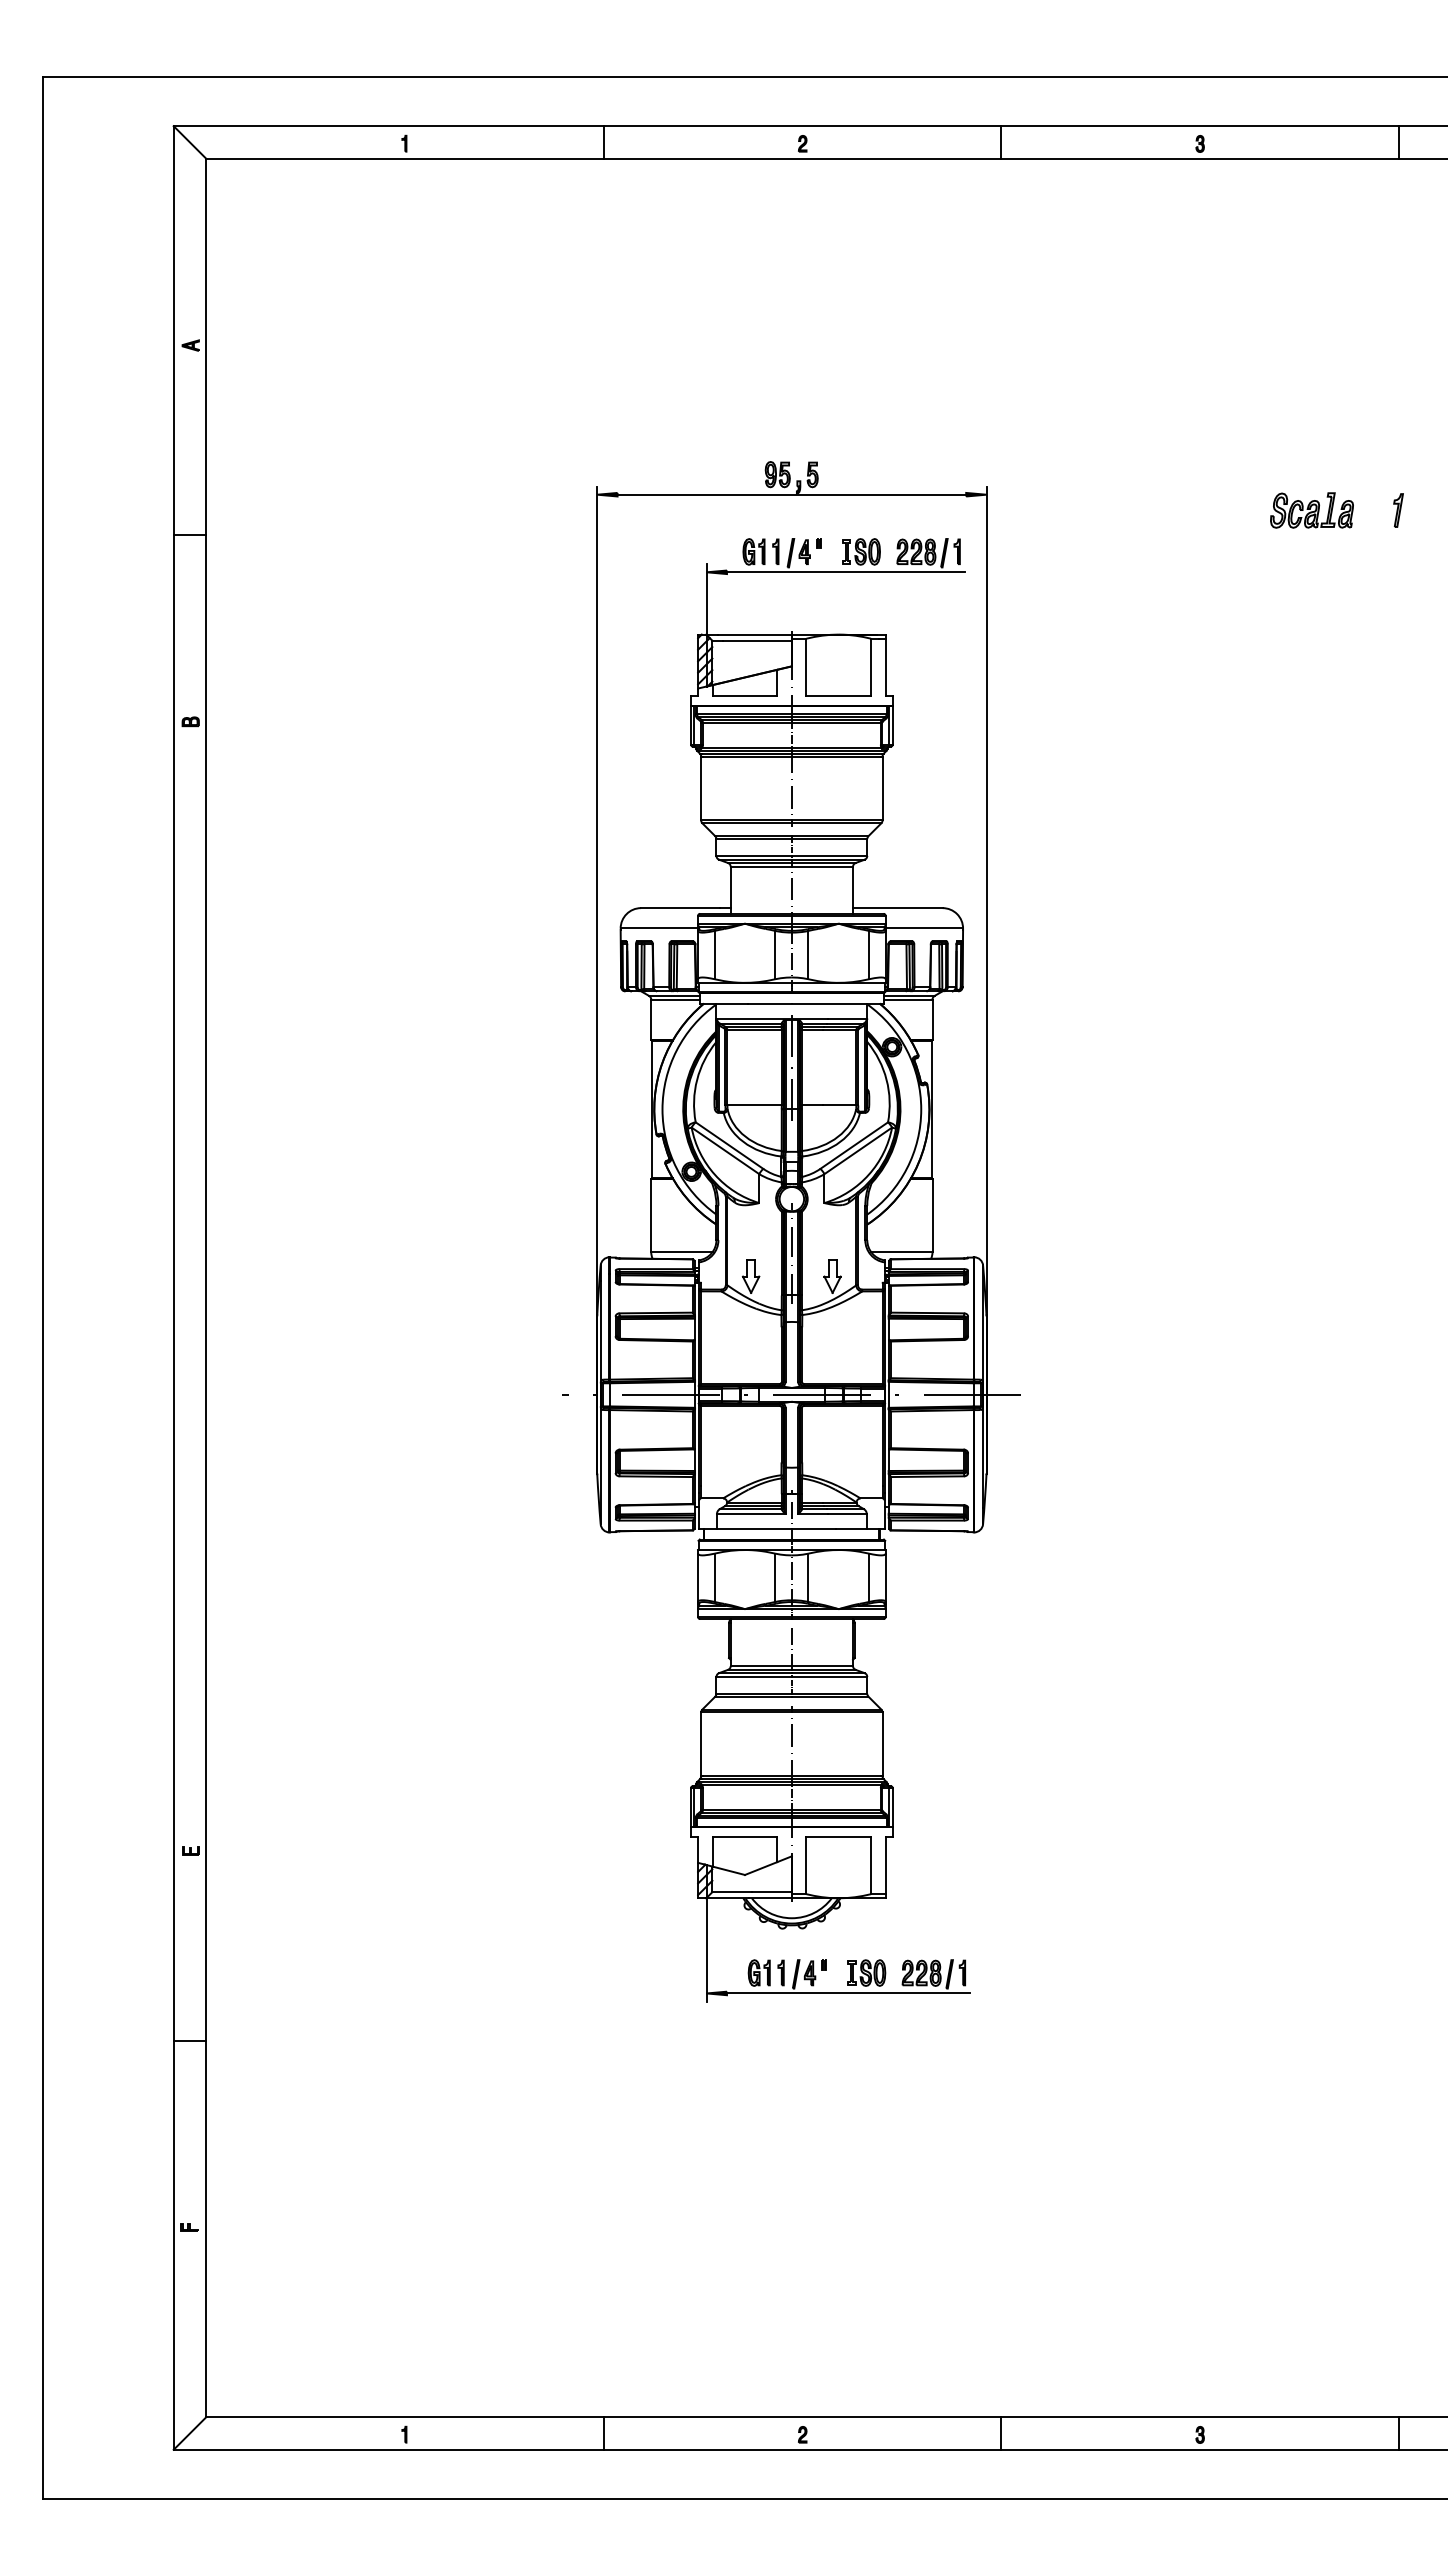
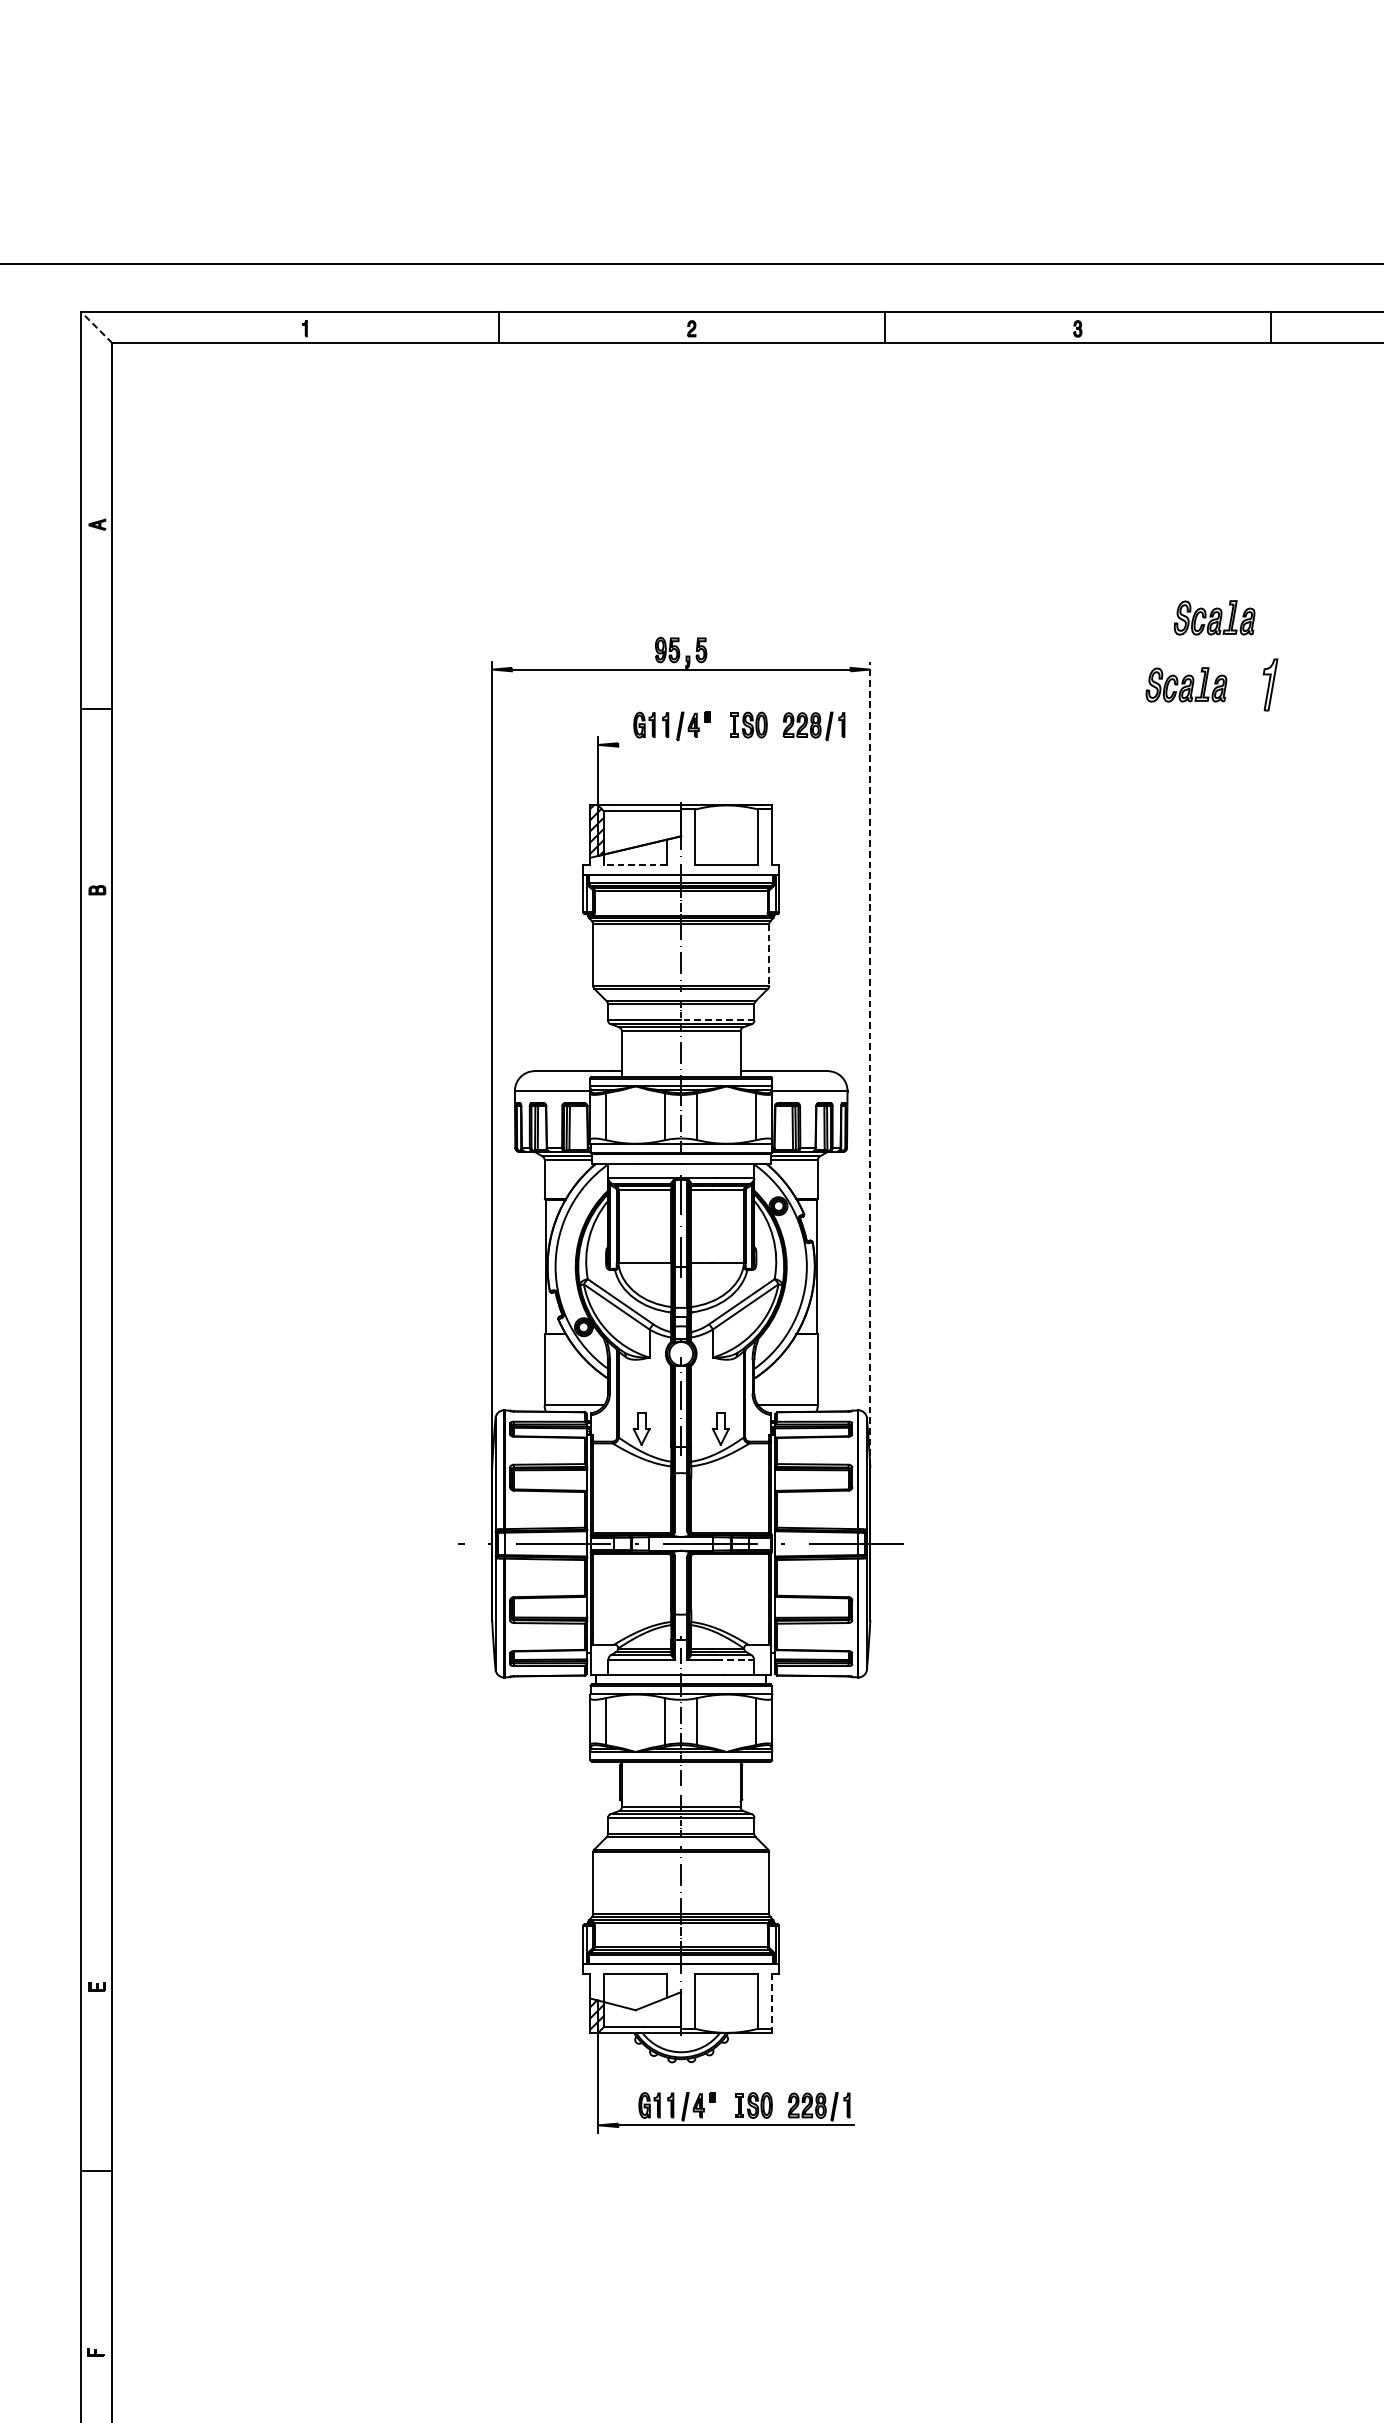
line: (189, 142) -> (96, 327), solid -> dashed
part: (1340, 441) -> (1214, 617), added
part: (1398, 510) -> (1270, 684), size x1.6
line: (845, 572) -> (733, 745), removed
line: (744, 695) -> (635, 864), solid -> dashed
line: (882, 788) -> (769, 954), solid -> dashed
line: (829, 855) -> (717, 1020), solid -> dashed
line: (986, 900) -> (870, 1063), solid -> dashed
line: (847, 1514) -> (735, 1660), solid -> dashed
line: (885, 1865) -> (772, 2001), solid -> dashed

